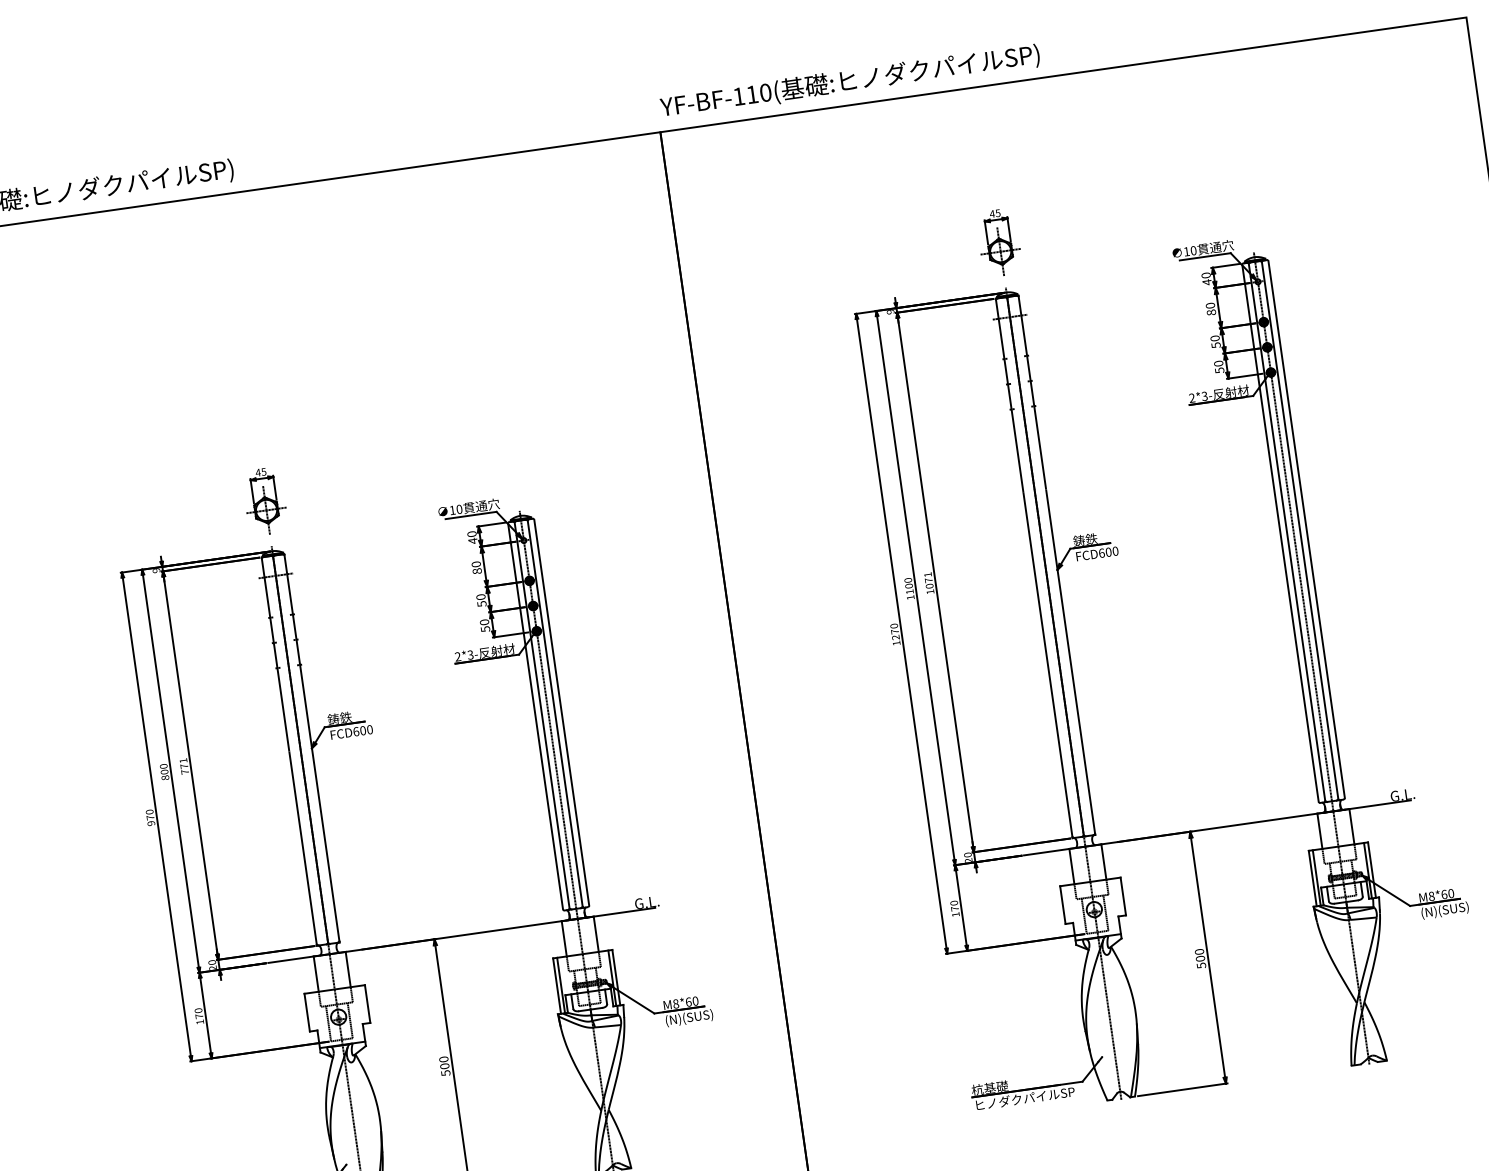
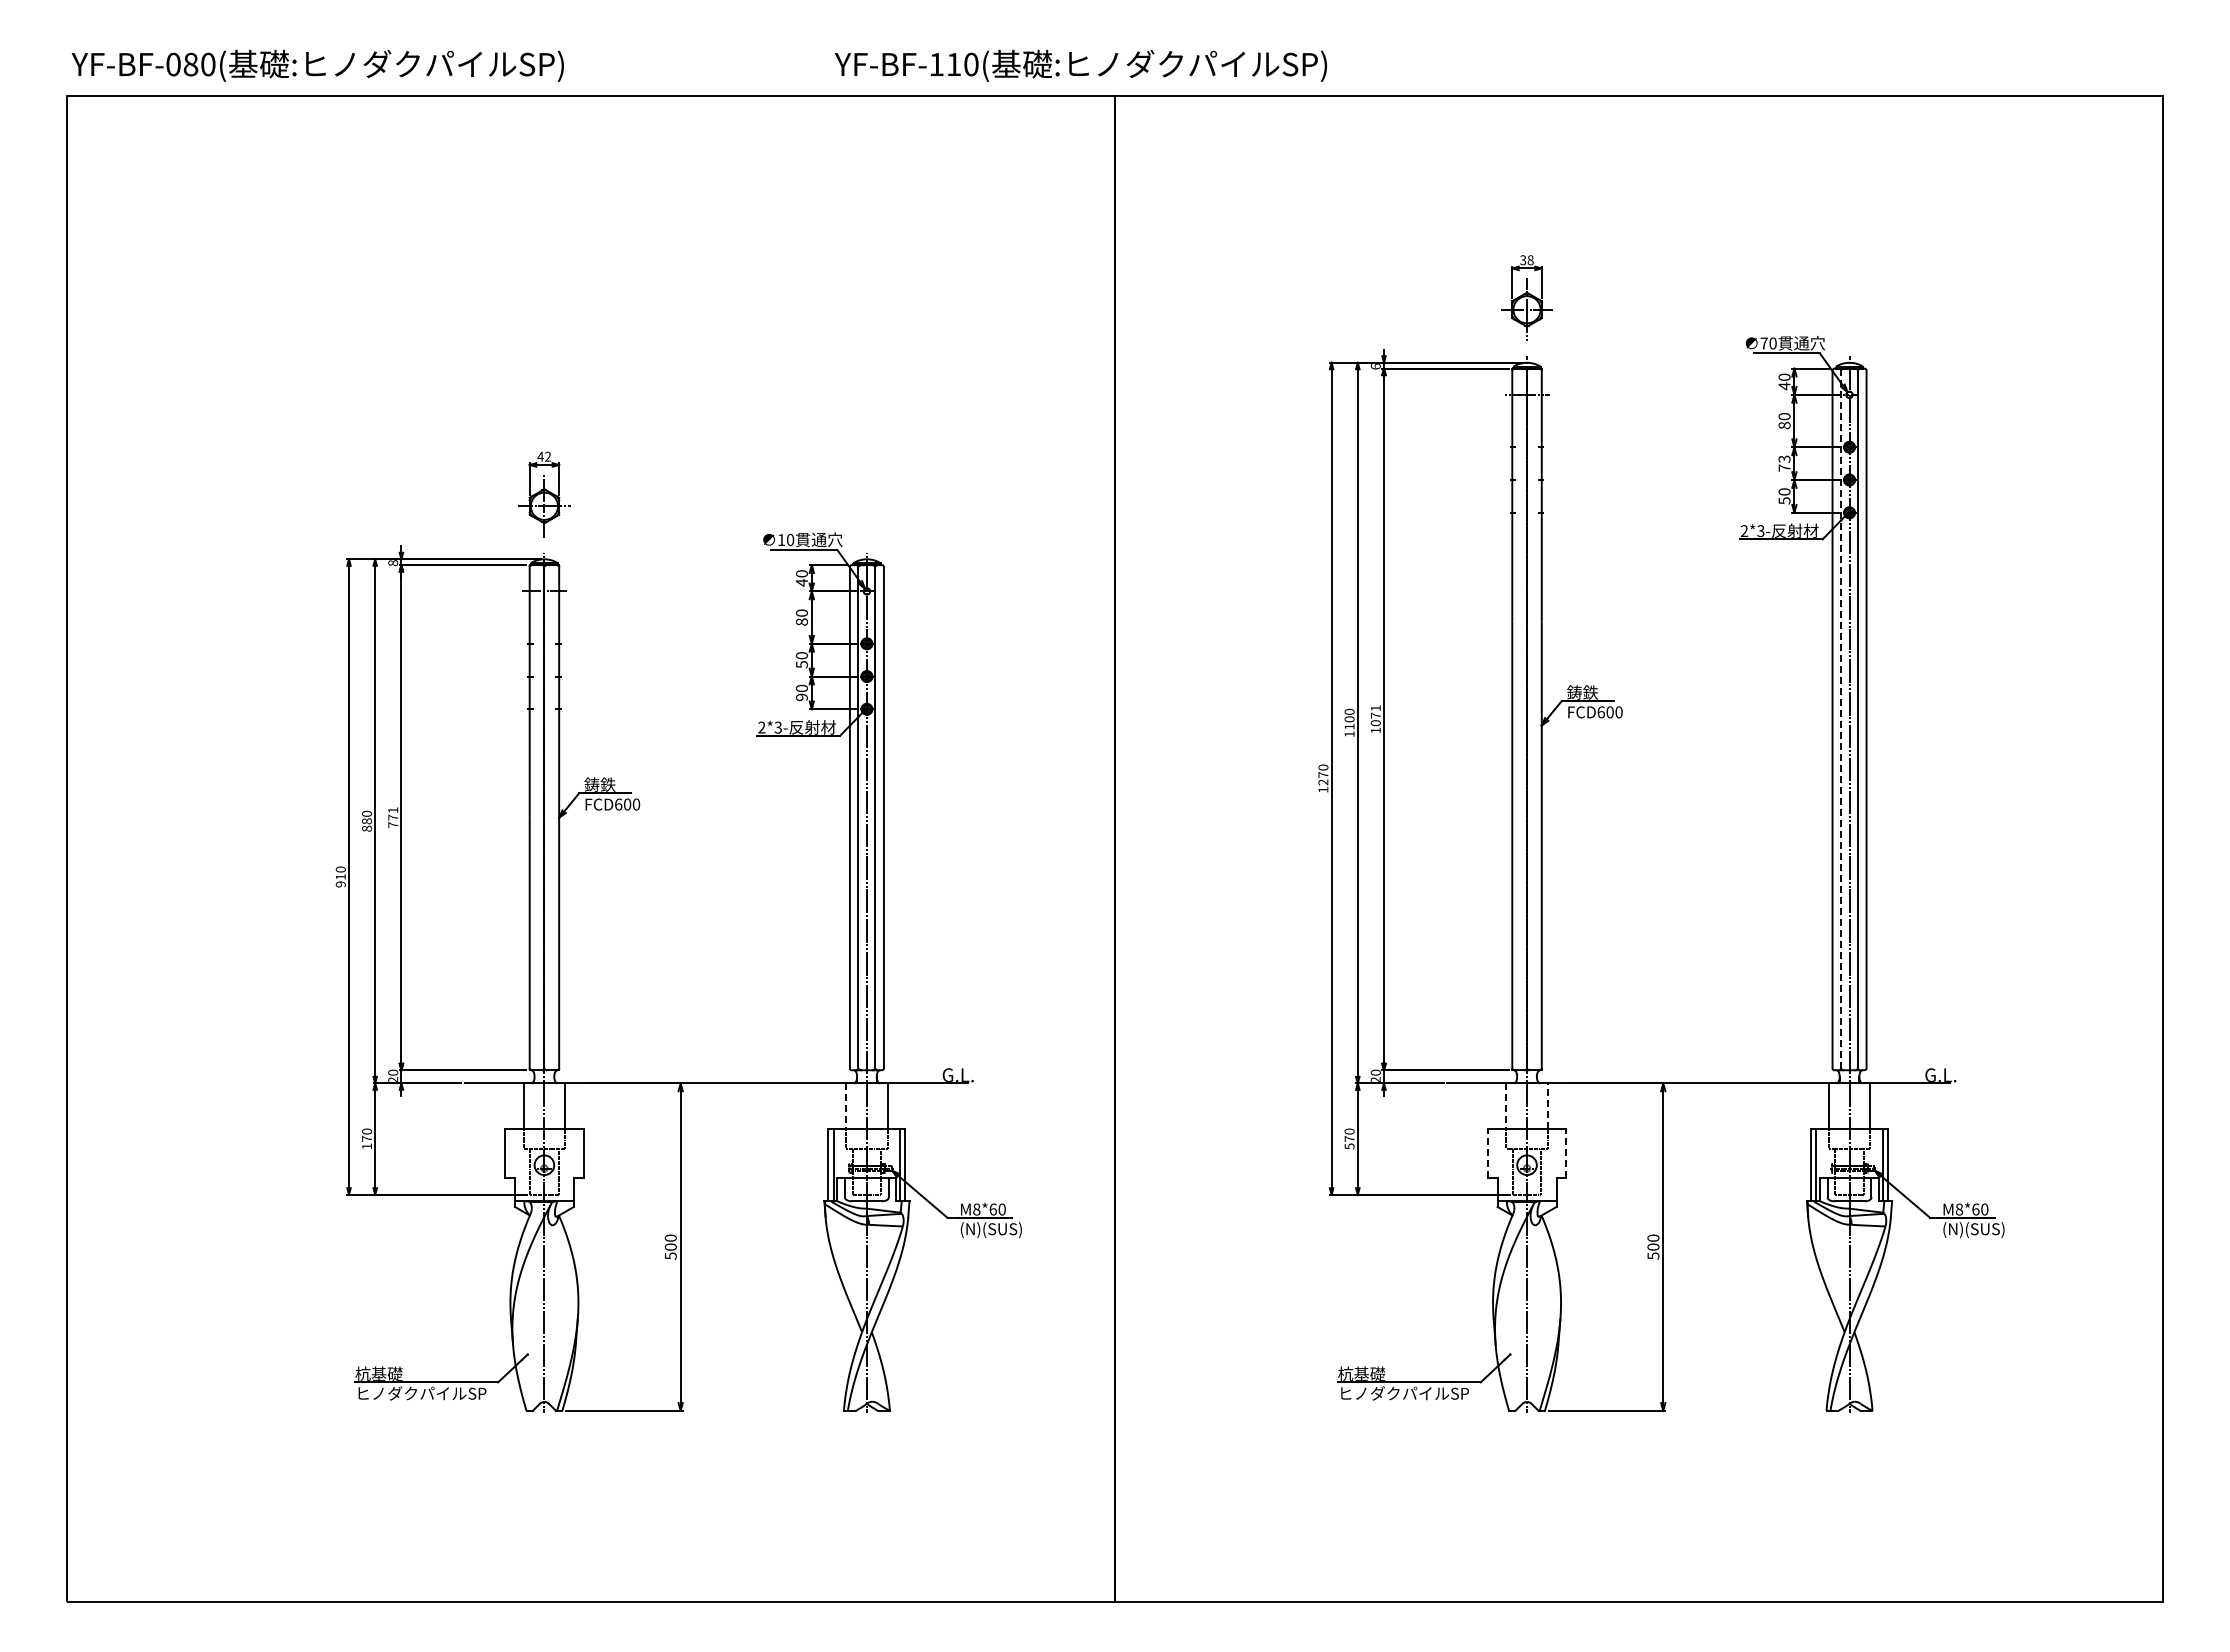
text: (849, 81) -> (1080, 65), moved
text: (994, 213) -> (1526, 260), 45 -> 38
text: (1186, 251) -> (1763, 343), 10 -> 70
text: (890, 311) -> (1375, 366), 9 -> 6
text: (1215, 341) -> (1784, 463), 50 -> 73
text: (264, 471) -> (548, 456), 45 -> 42
line: (1287, 532) -> (1841, 719), solid -> dashed
text: (156, 570) -> (393, 563), 9 -> 8
text: (485, 629) -> (801, 697), 50 -> 90
text: (164, 772) -> (366, 821), 800 -> 880
text: (150, 817) -> (340, 876), 970 -> 910
line: (1103, 862) -> (1547, 1106), solid -> dashed
line: (1072, 866) -> (1506, 1106), solid -> dashed
line: (1123, 896) -> (1566, 1153), solid -> dashed
line: (1062, 904) -> (1487, 1153), solid -> dashed
text: (955, 914) -> (1349, 1146), 170 -> 570
line: (564, 938) -> (846, 1106), solid -> dashed

